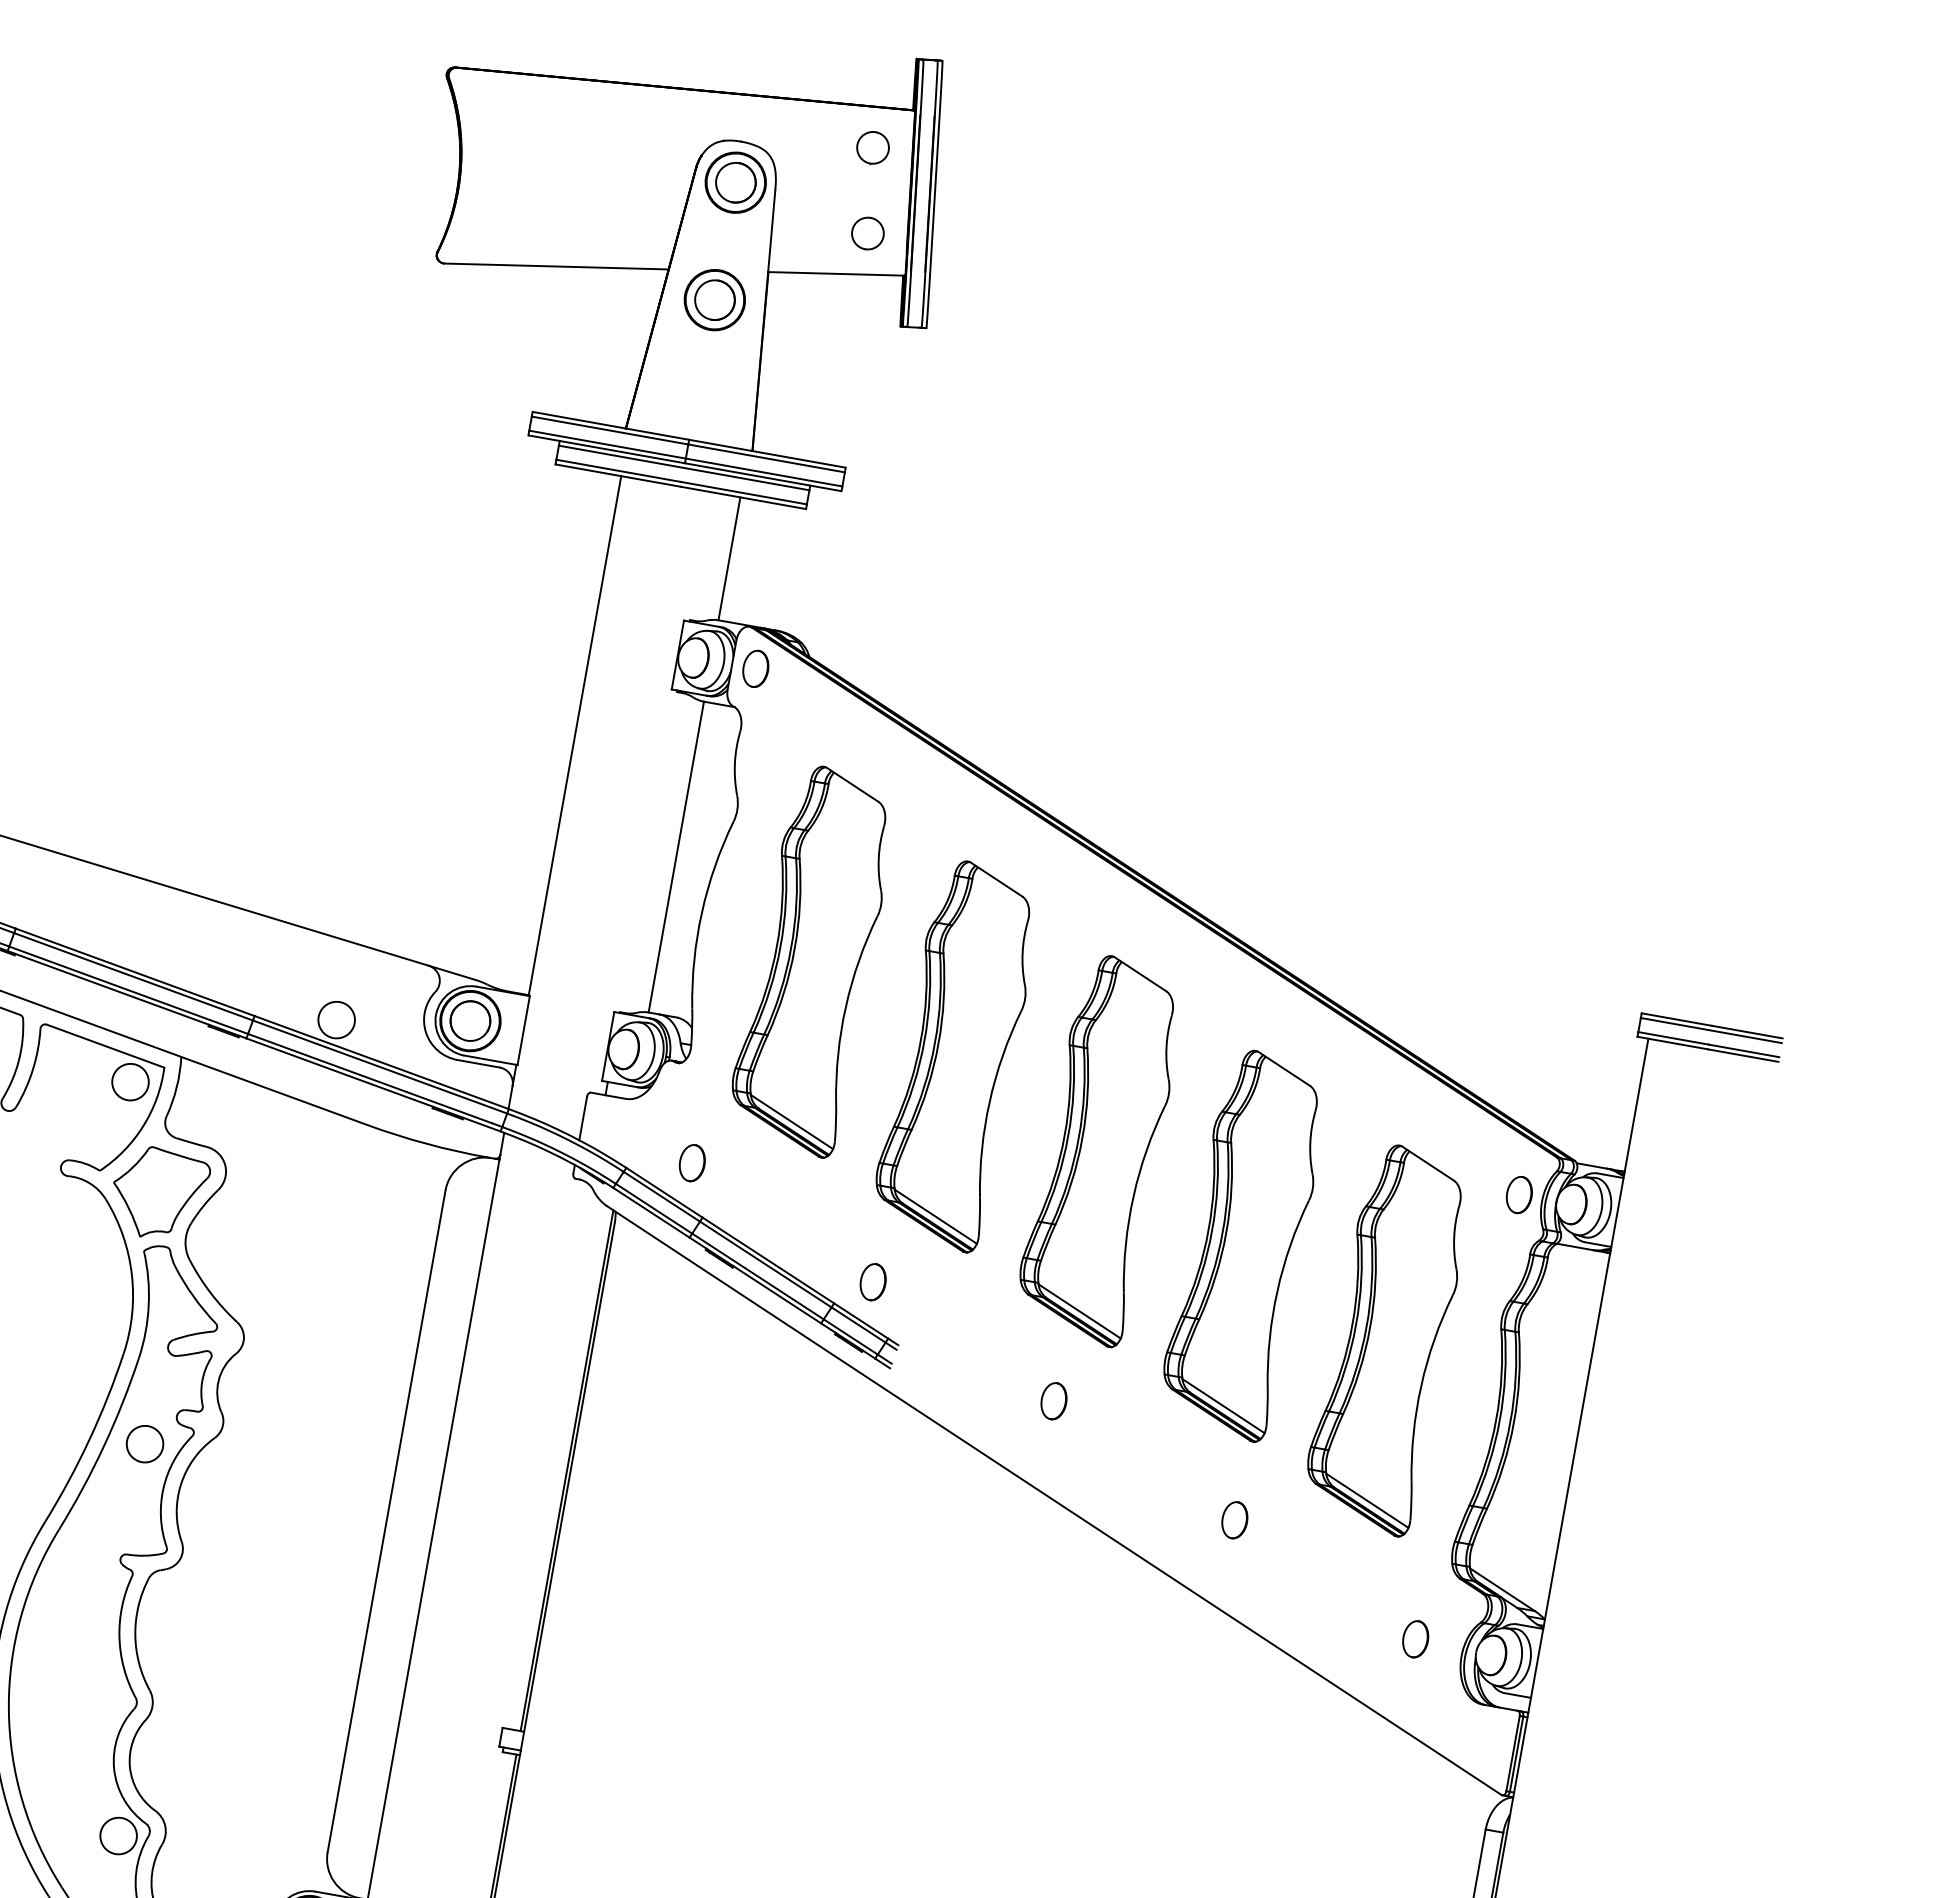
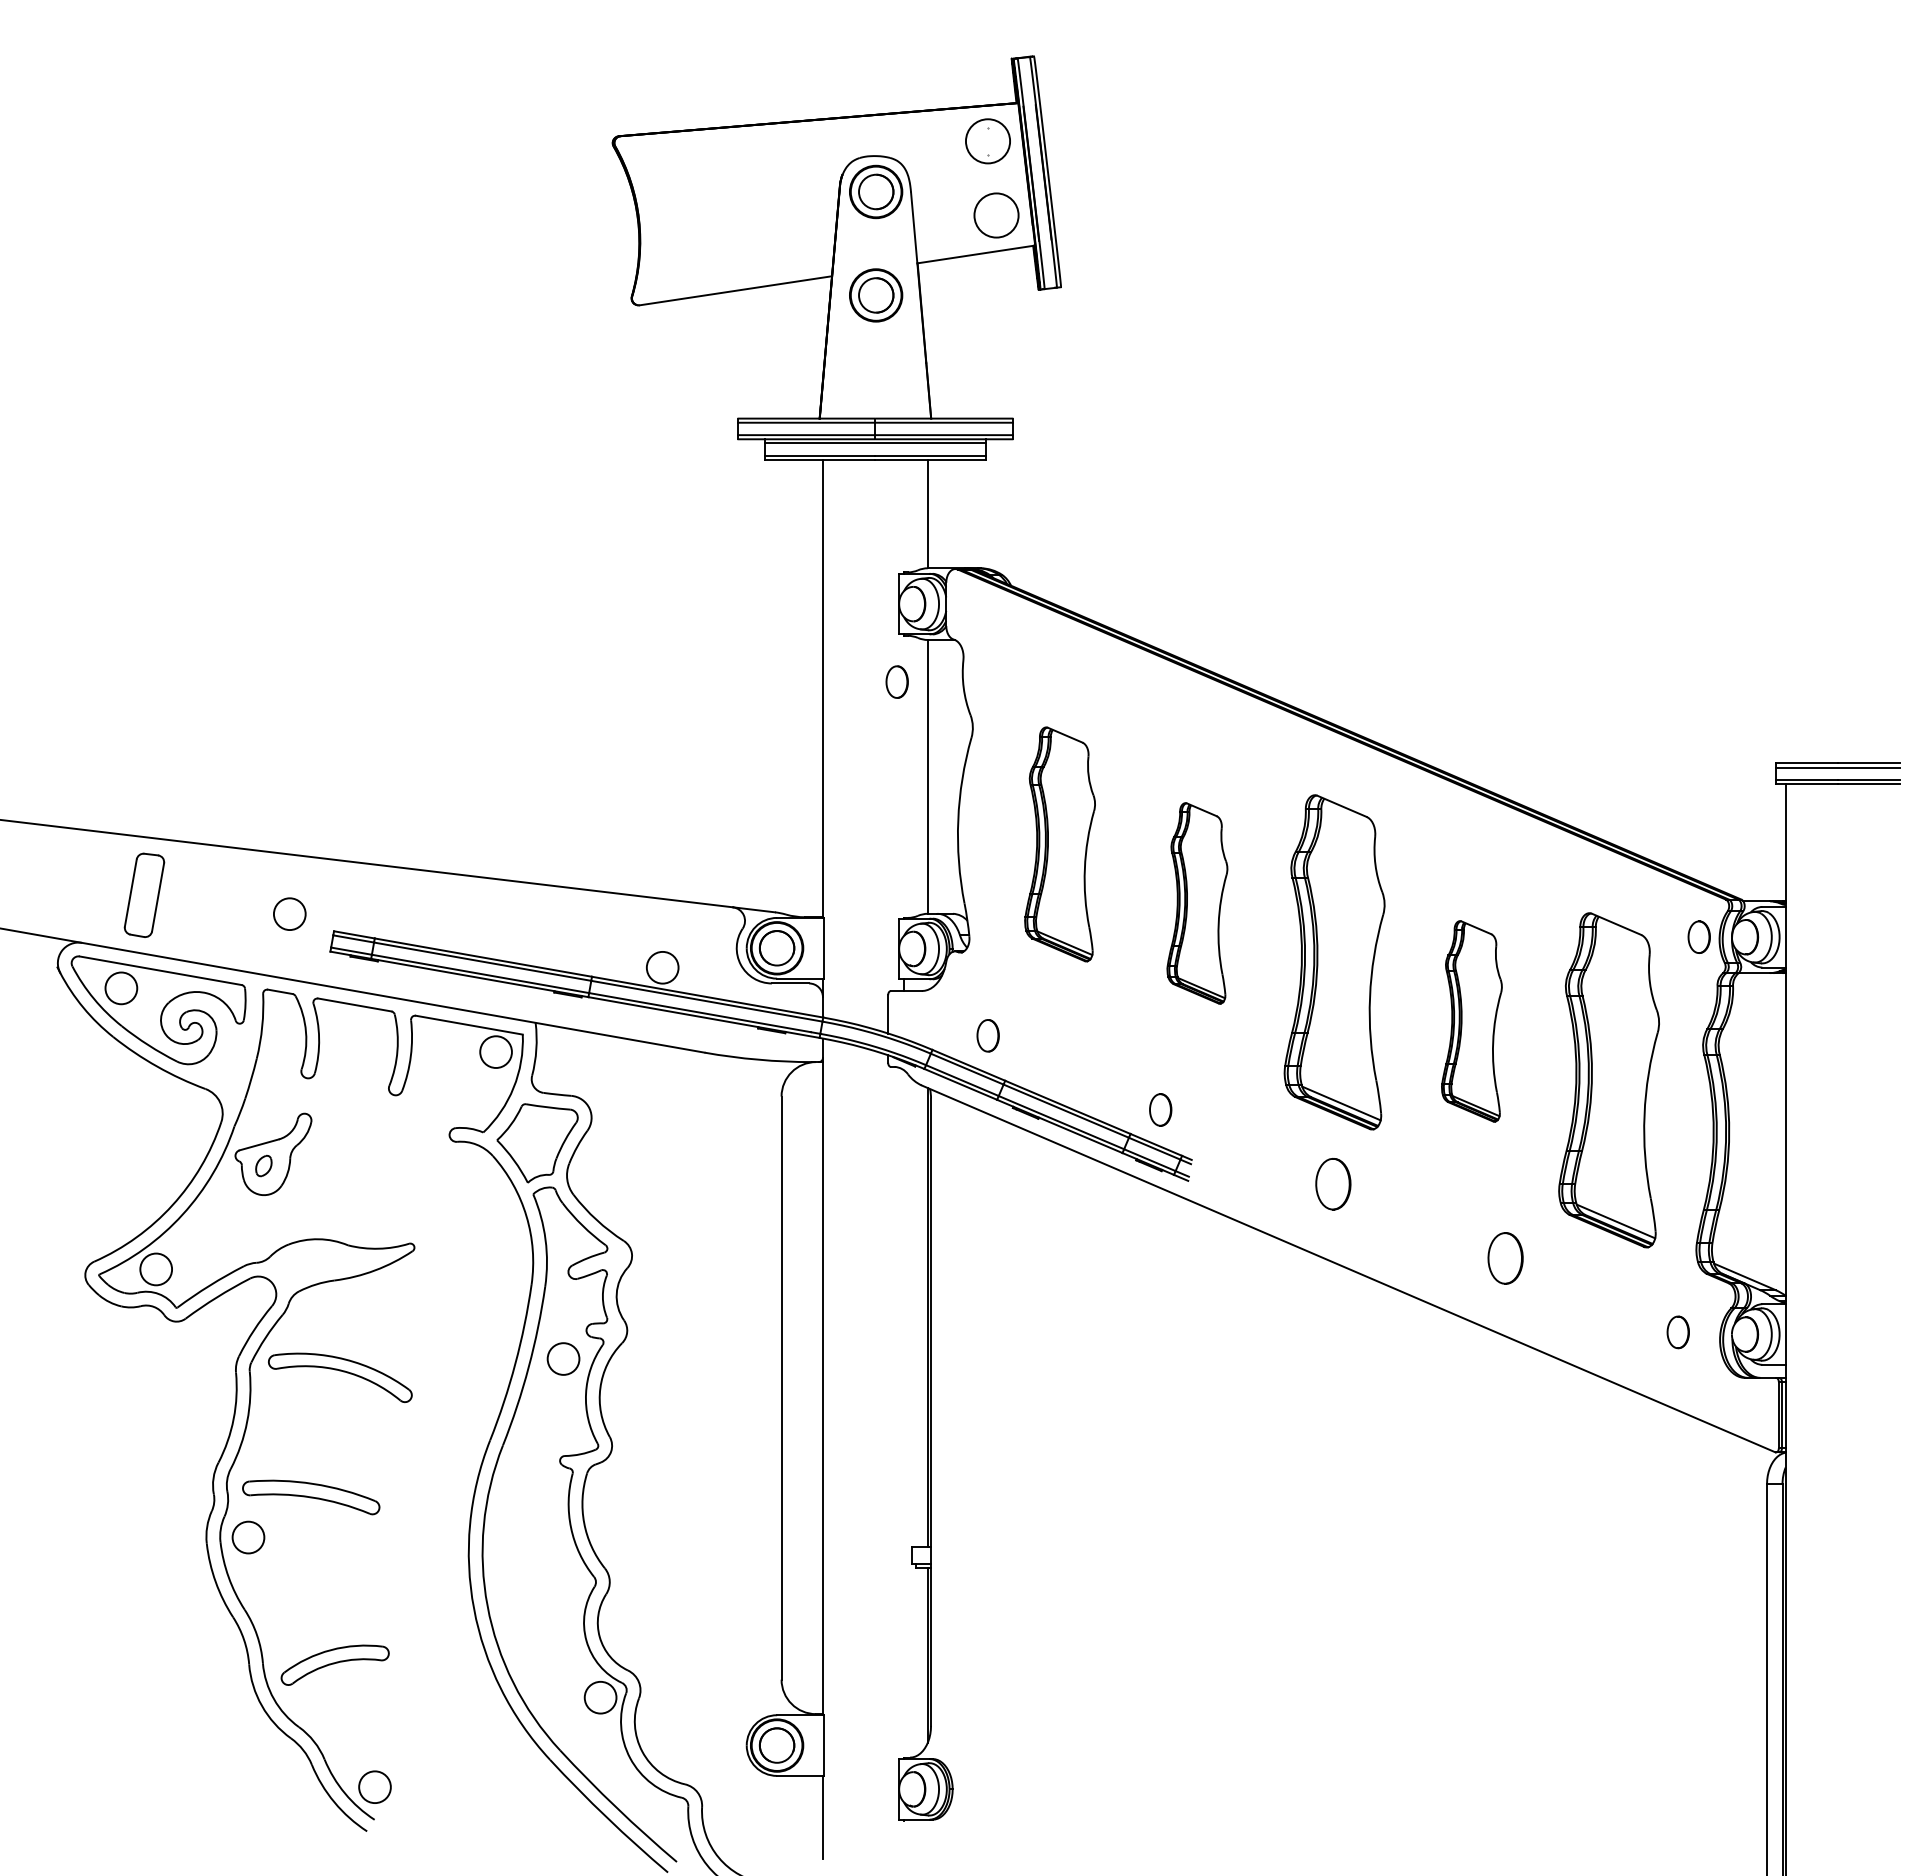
circle: (872, 147) -> (987, 141), size x1.6
circle: (867, 232) -> (996, 214), size x1.6
part: (755, 668) -> (896, 681), moved
part: (811, 960) -> (1059, 844), size x0.7
part: (956, 1055) -> (1197, 903), size x0.6
part: (1243, 1244) -> (1471, 1021), size x0.6
part: (1053, 1400) -> (1332, 1183), size x1.6
part: (1234, 1519) -> (1505, 1257), size x1.6

